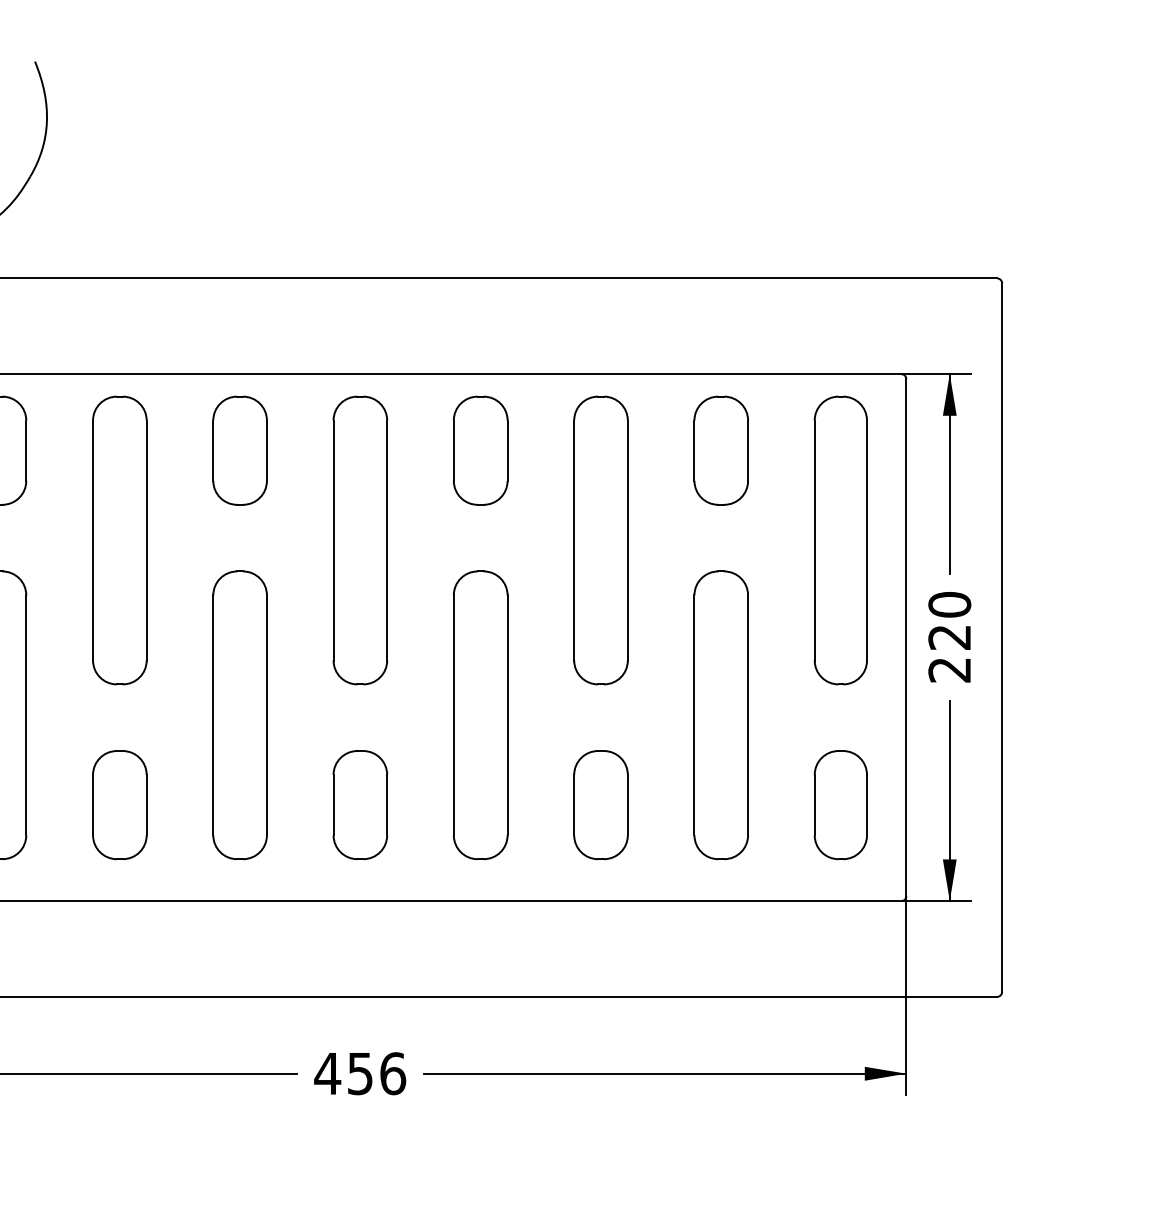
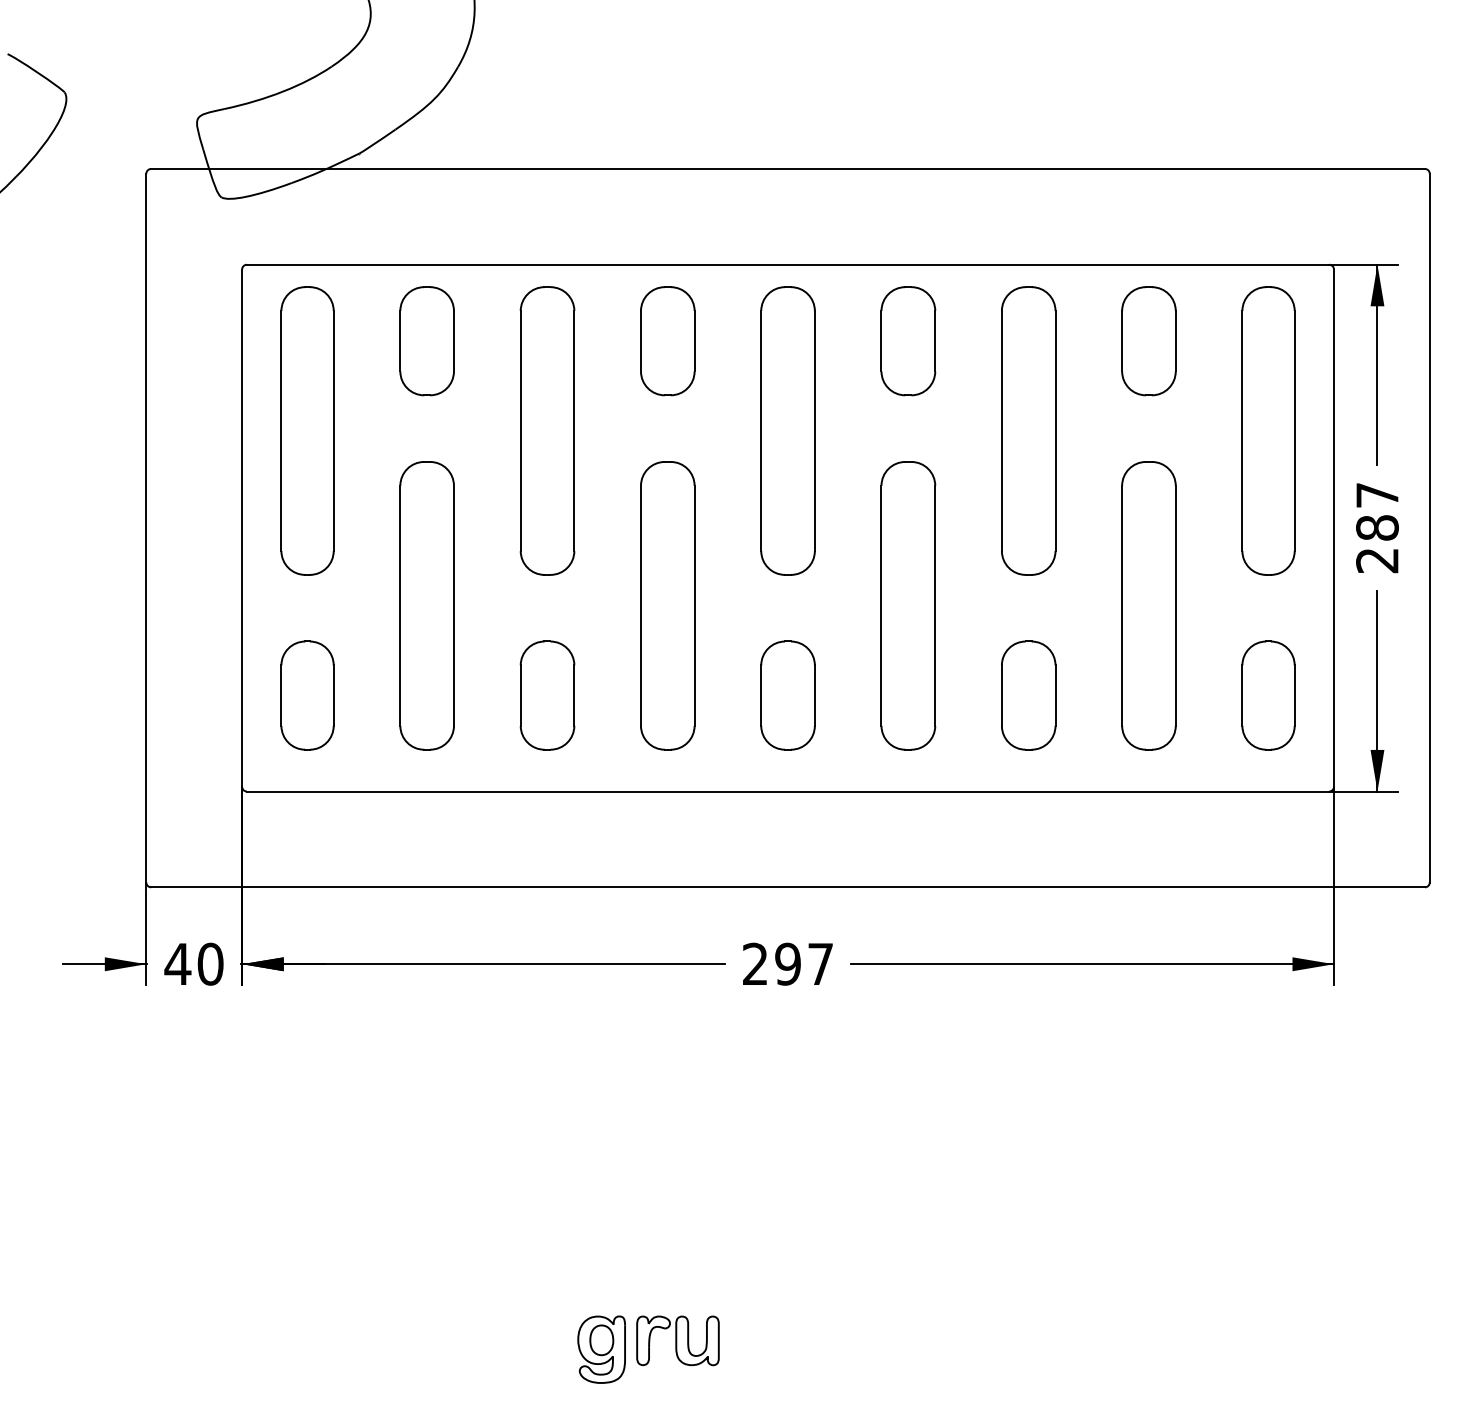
text: (949, 620) -> (1377, 511), 220 -> 287
text: (359, 1072) -> (787, 963), 456 -> 297

